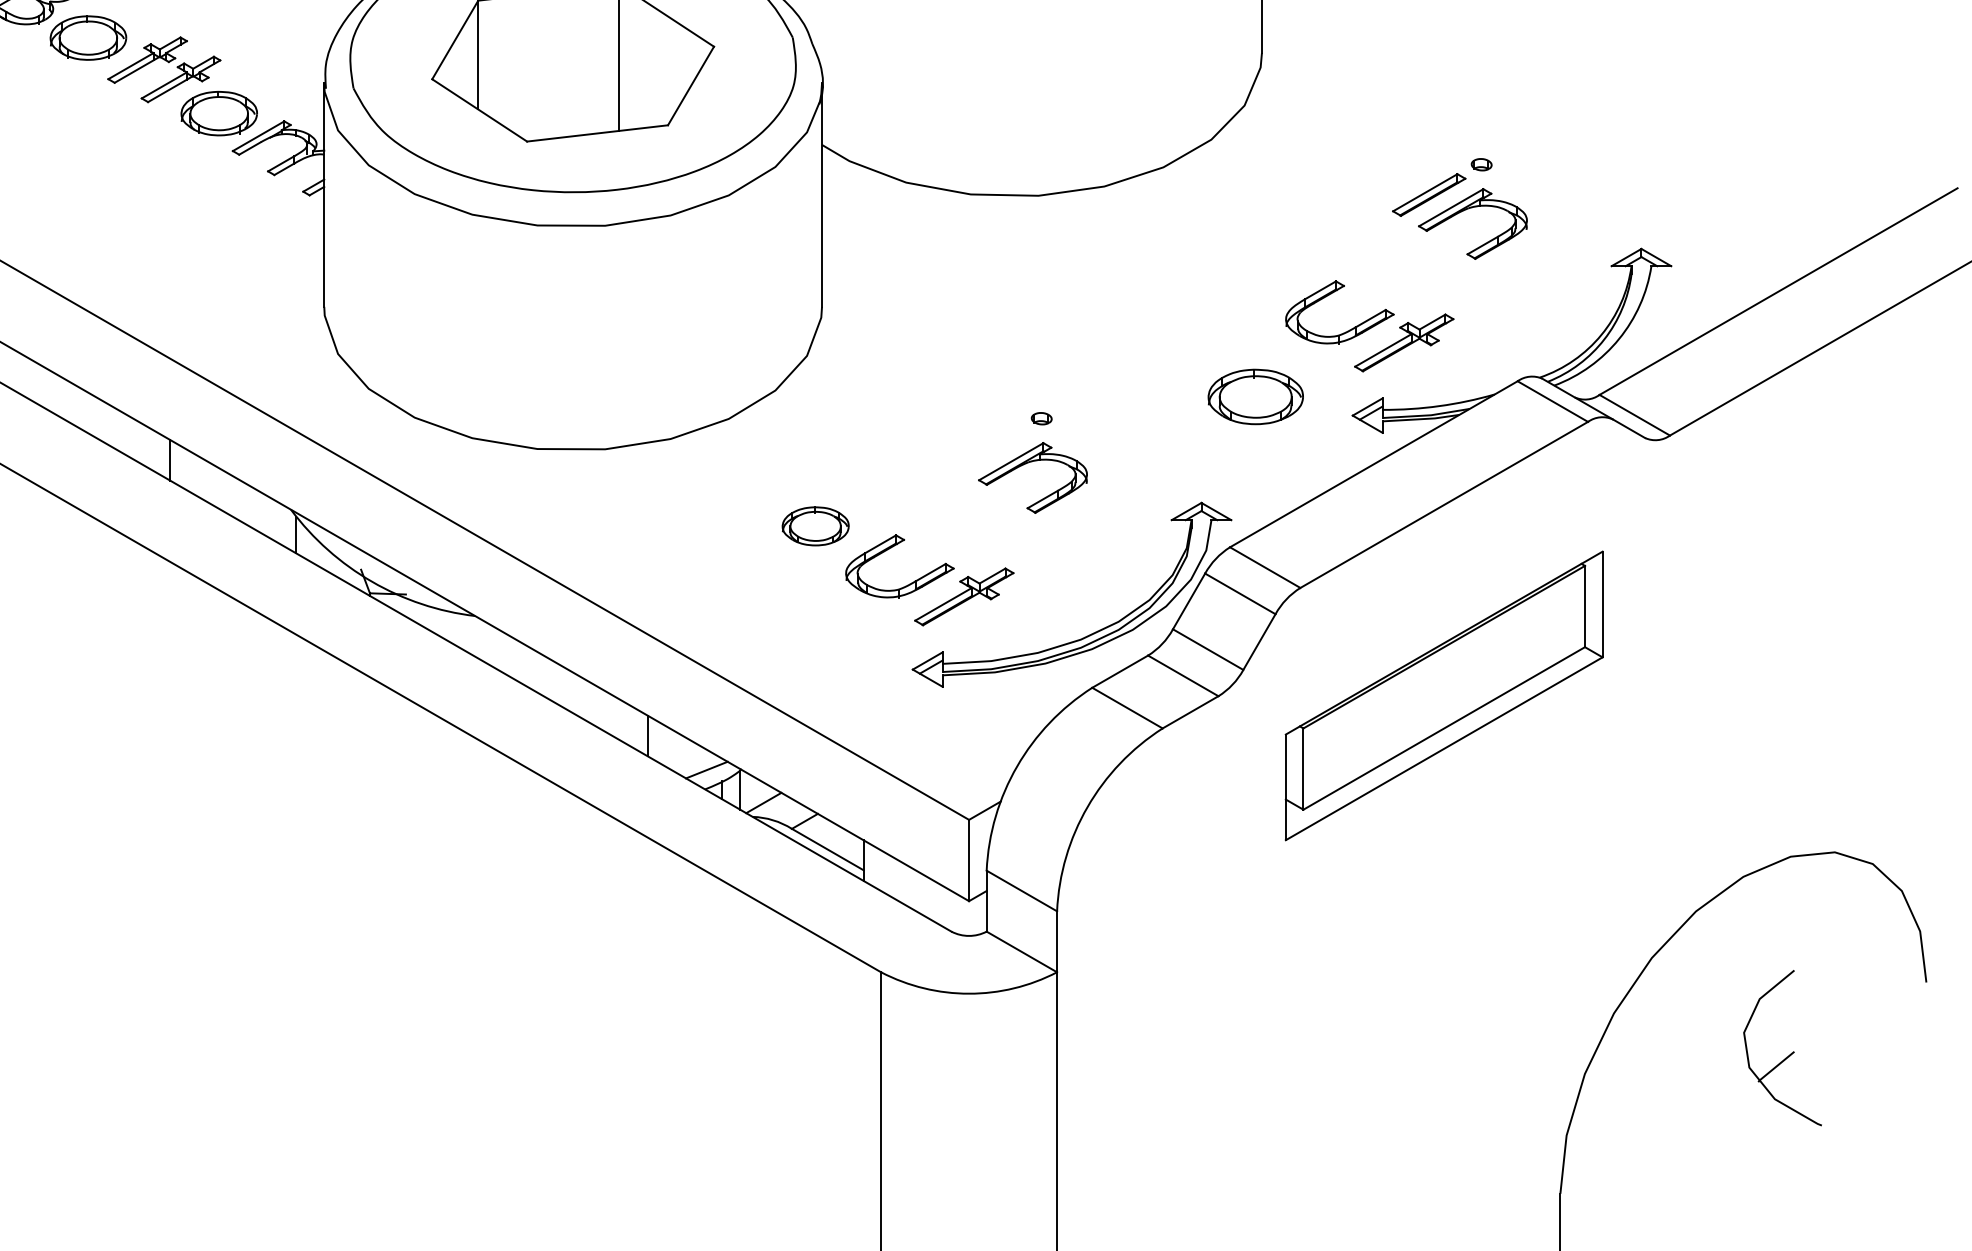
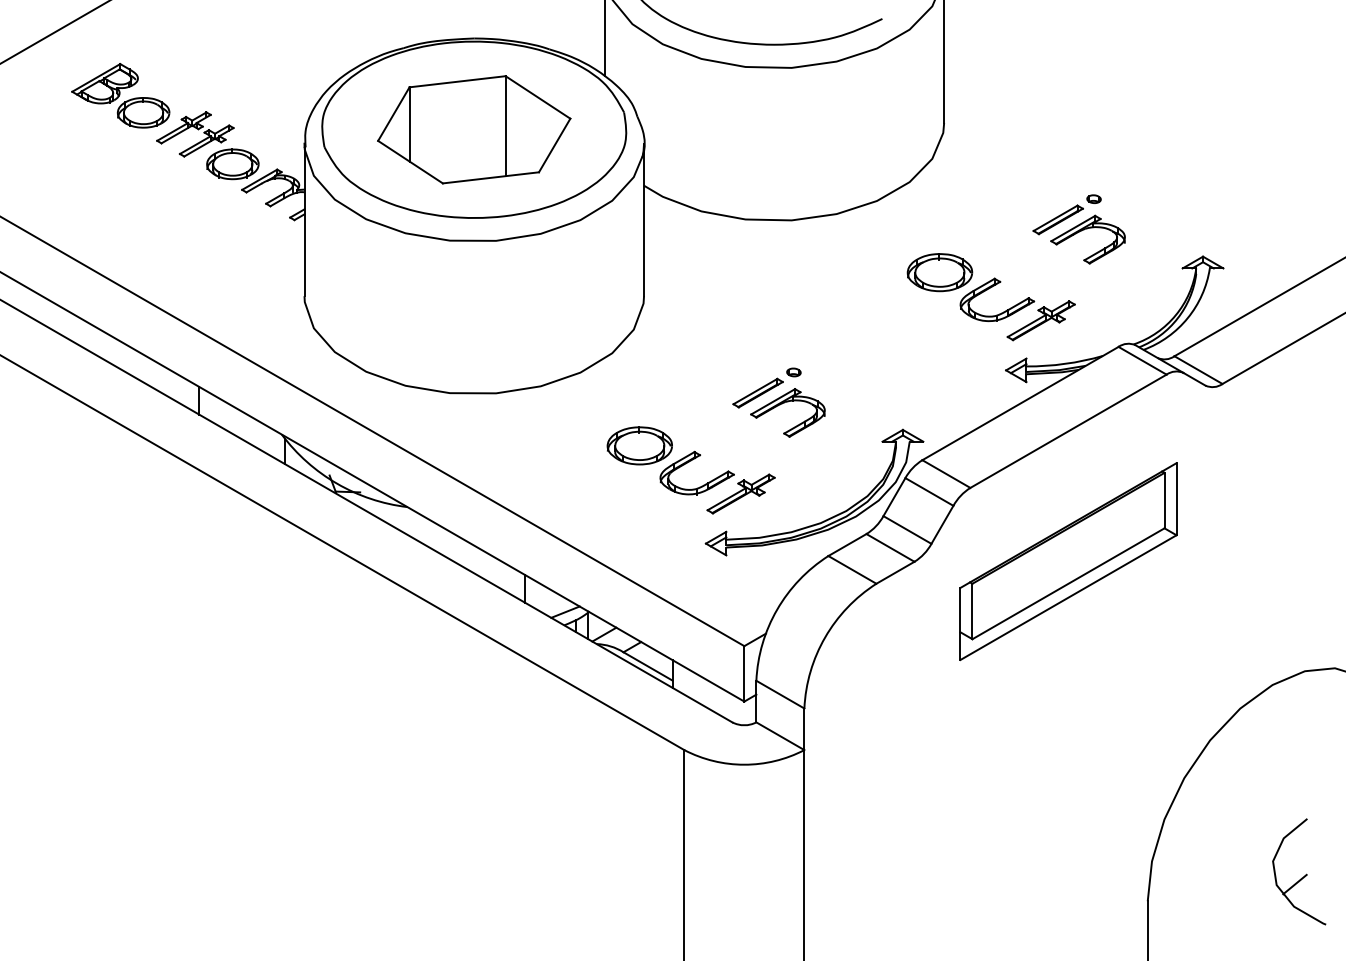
part: (1255, 396) -> (939, 272), moved
part: (988, 448) -> (757, 392), added
part: (815, 525) -> (639, 445), size x1.43
part: (1785, 1056) -> (1301, 877), moved

